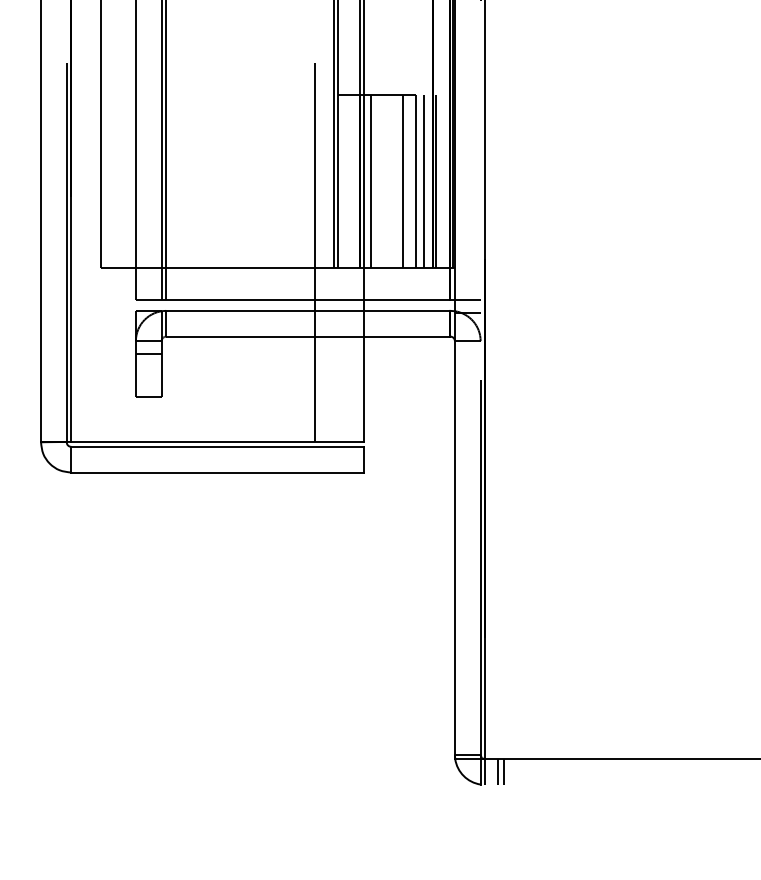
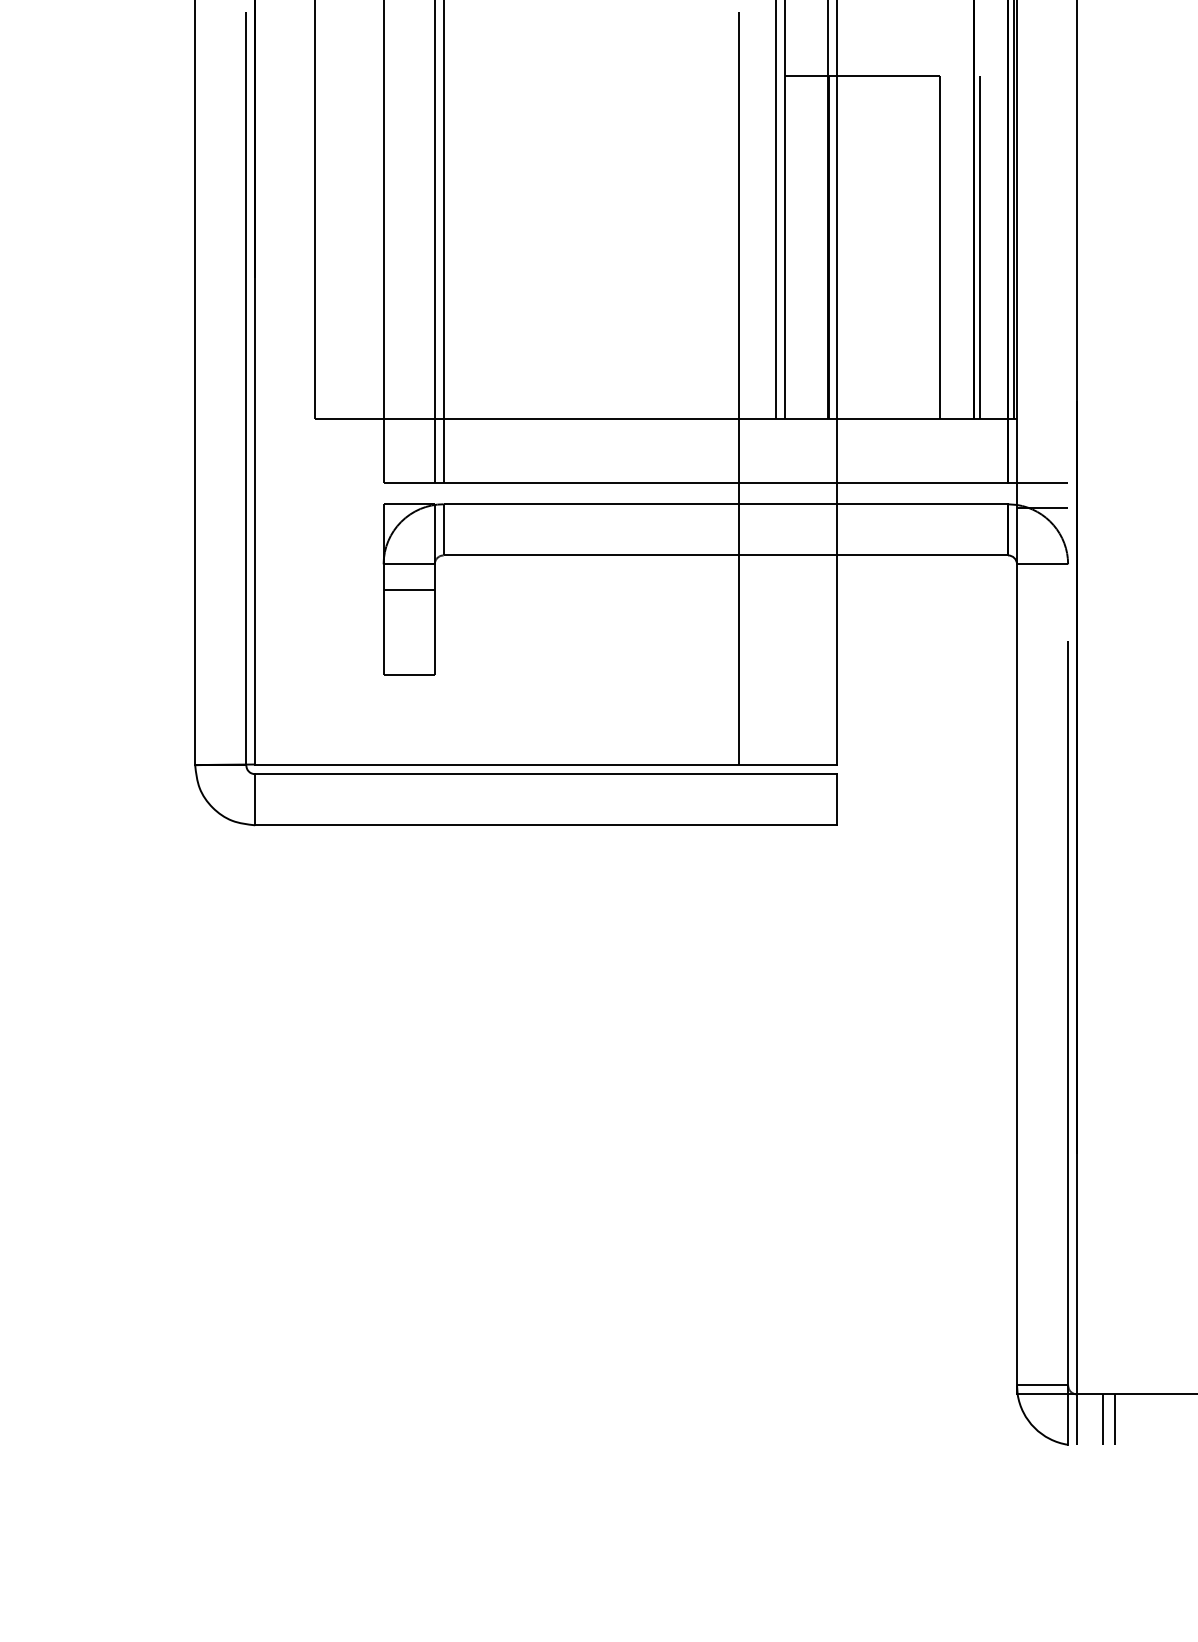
line: (370, 181) -> (849, 247), removed
line: (402, 181) -> (912, 247), removed
line: (424, 181) -> (956, 247), removed

